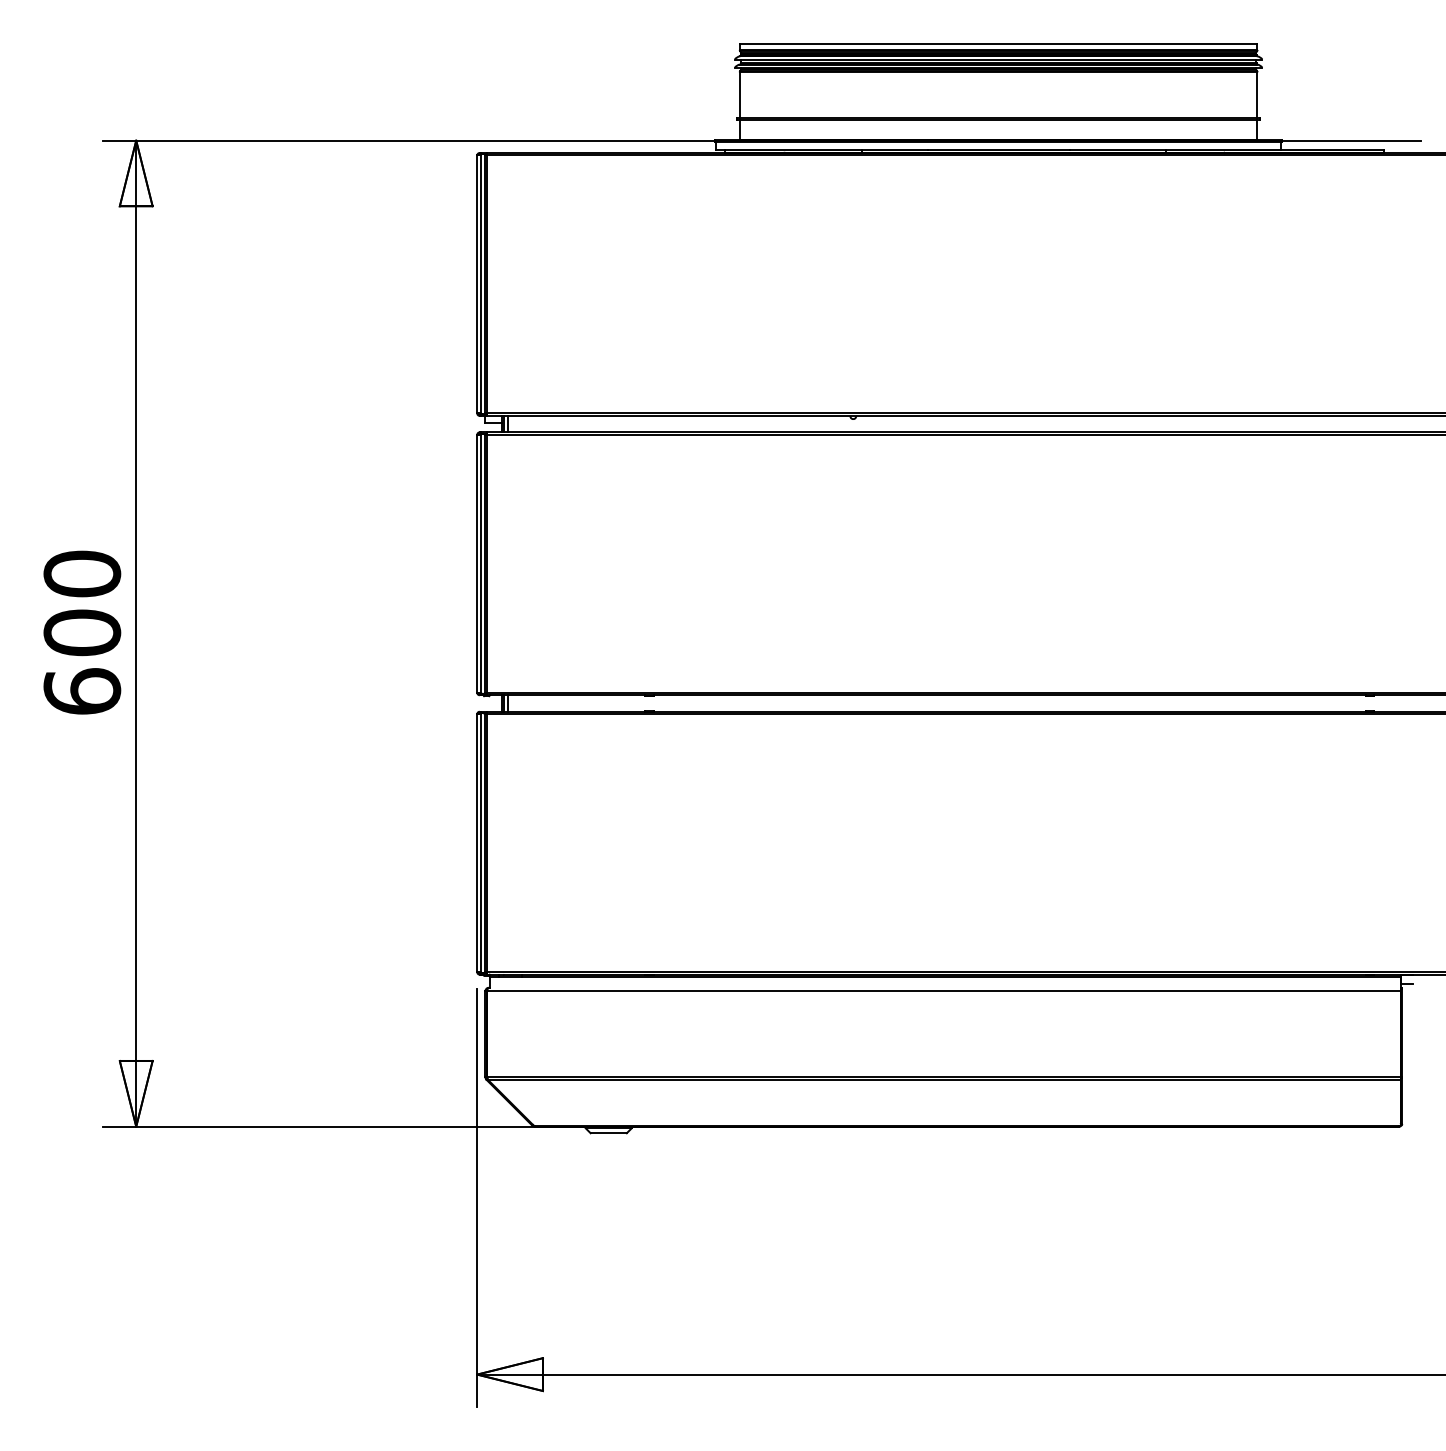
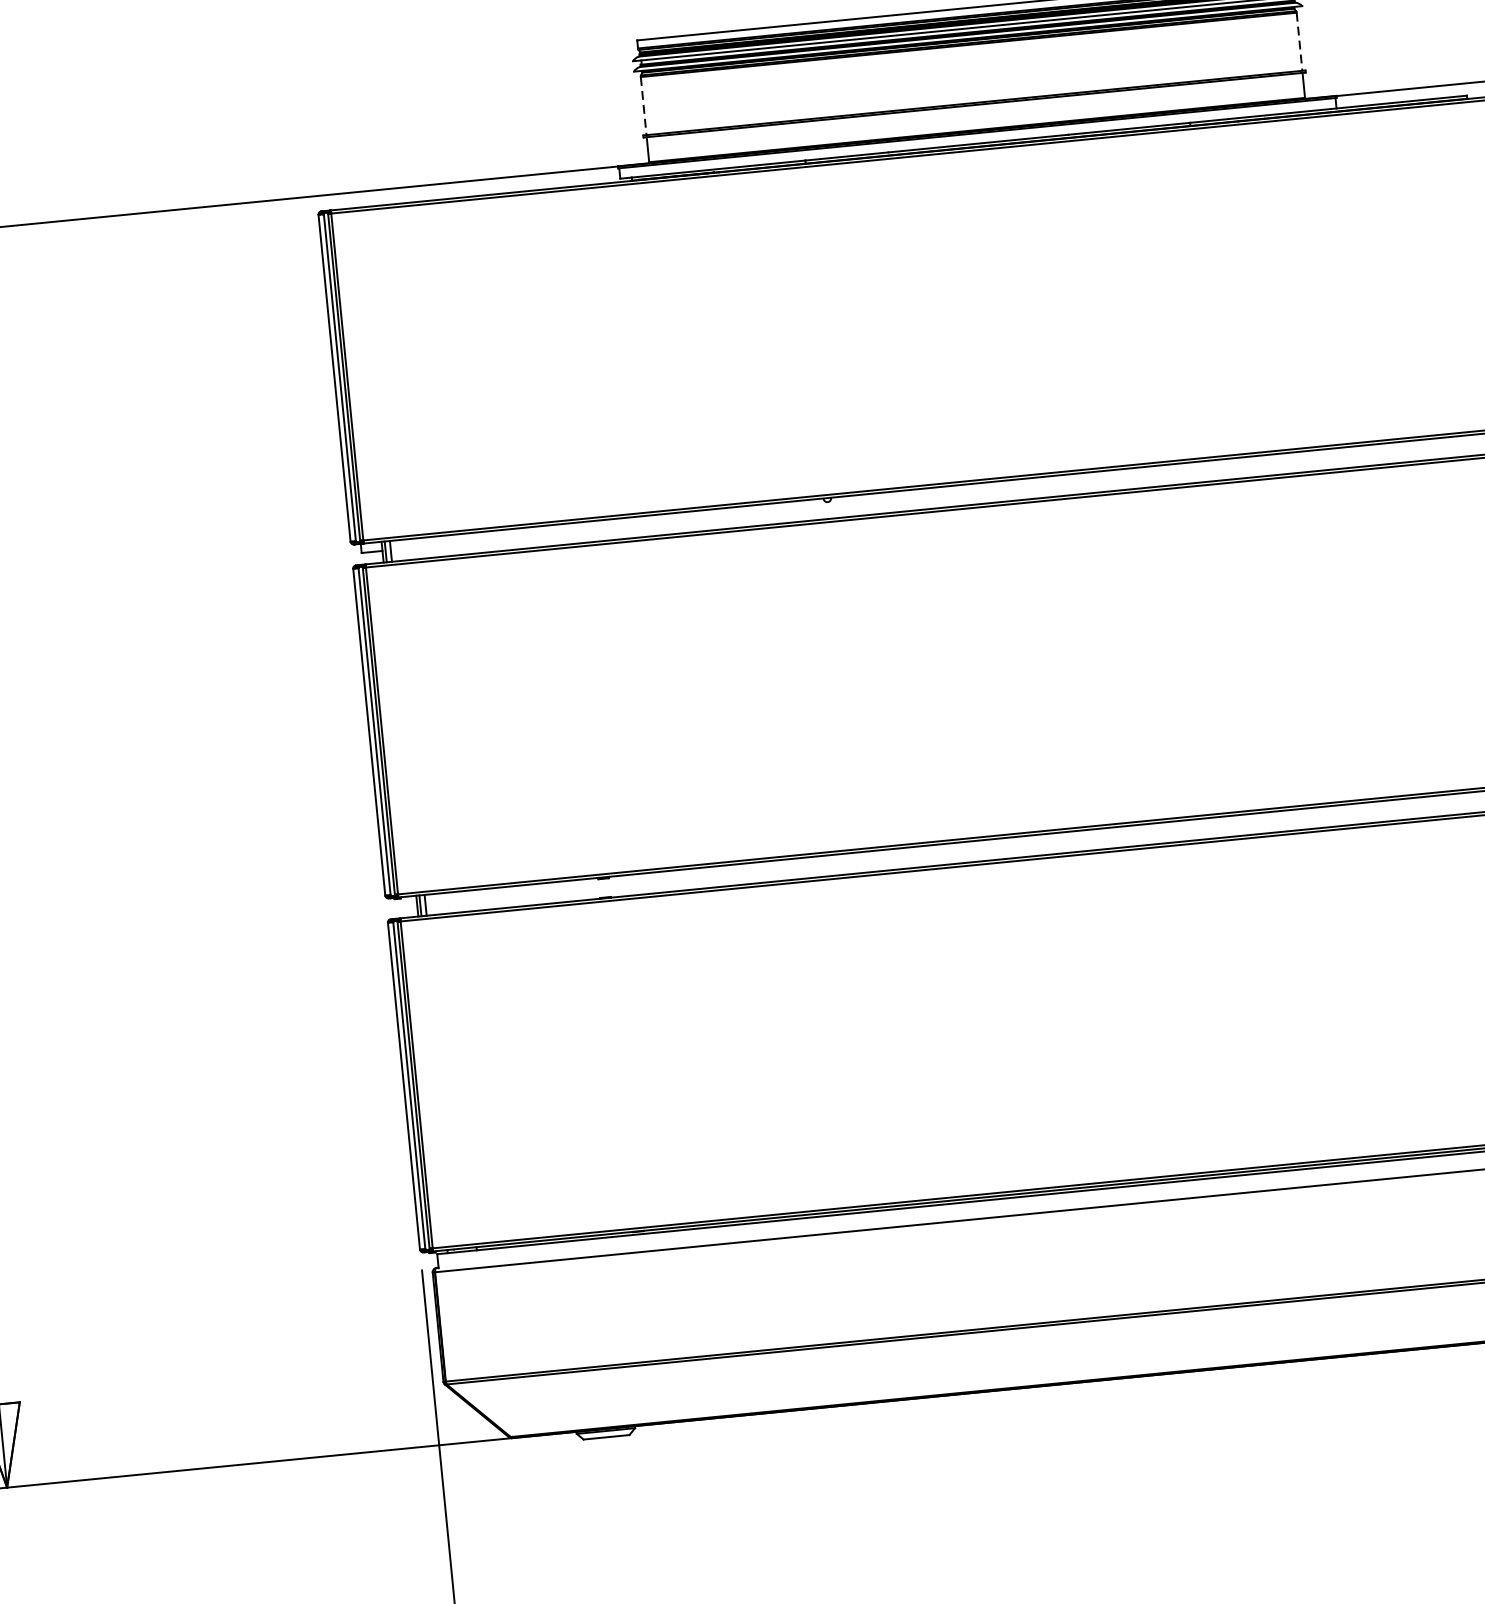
line: (739, 95) -> (643, 106), solid -> dashed
line: (1257, 95) -> (1299, 41), solid -> dashed

